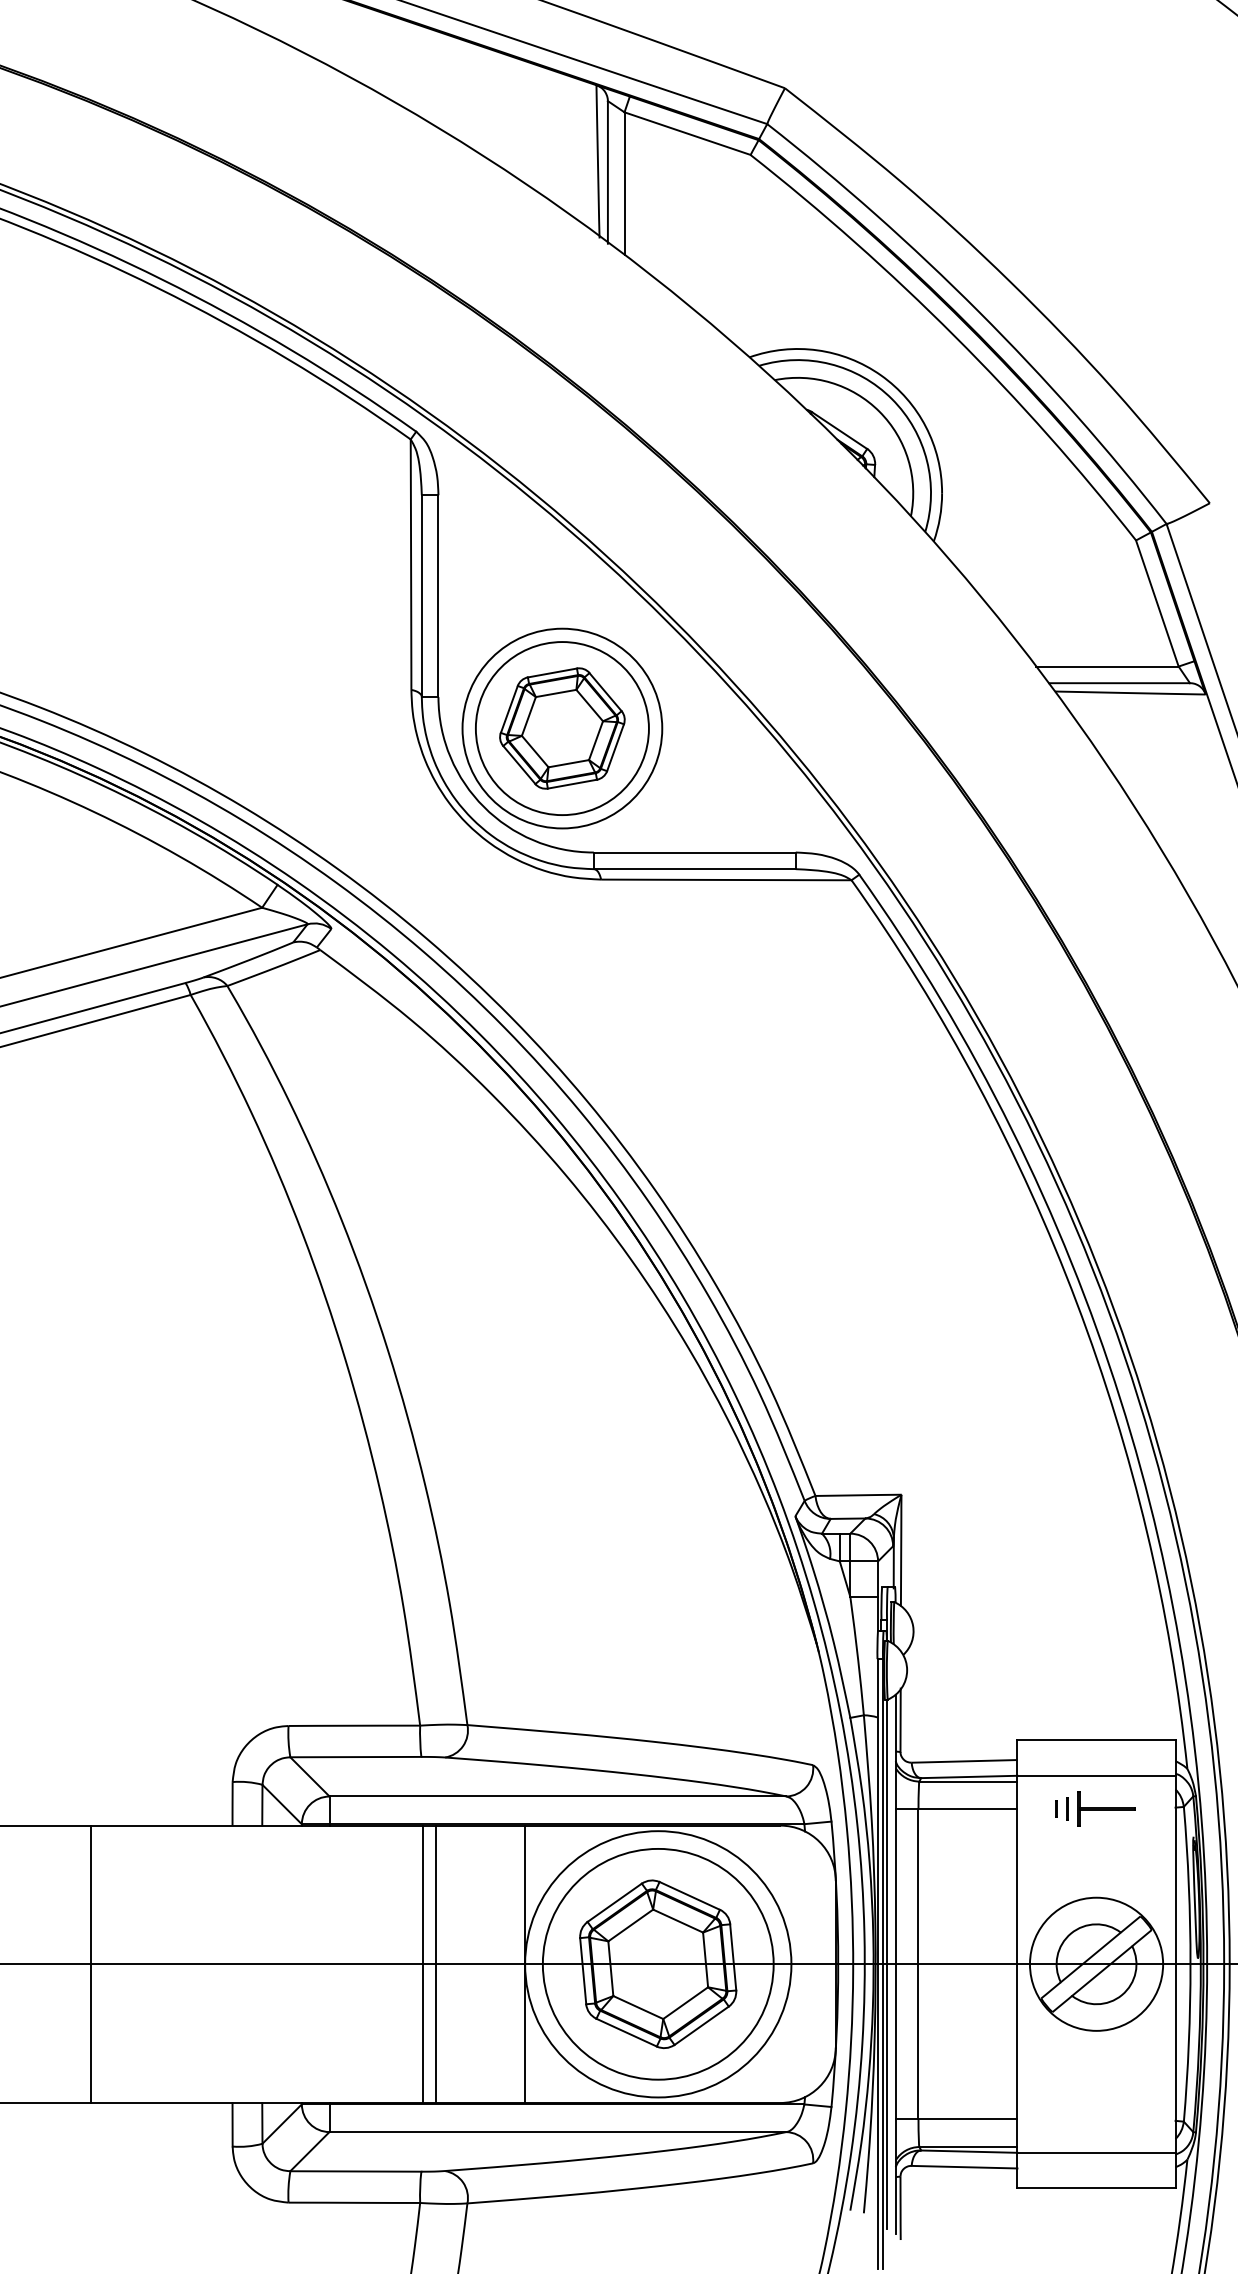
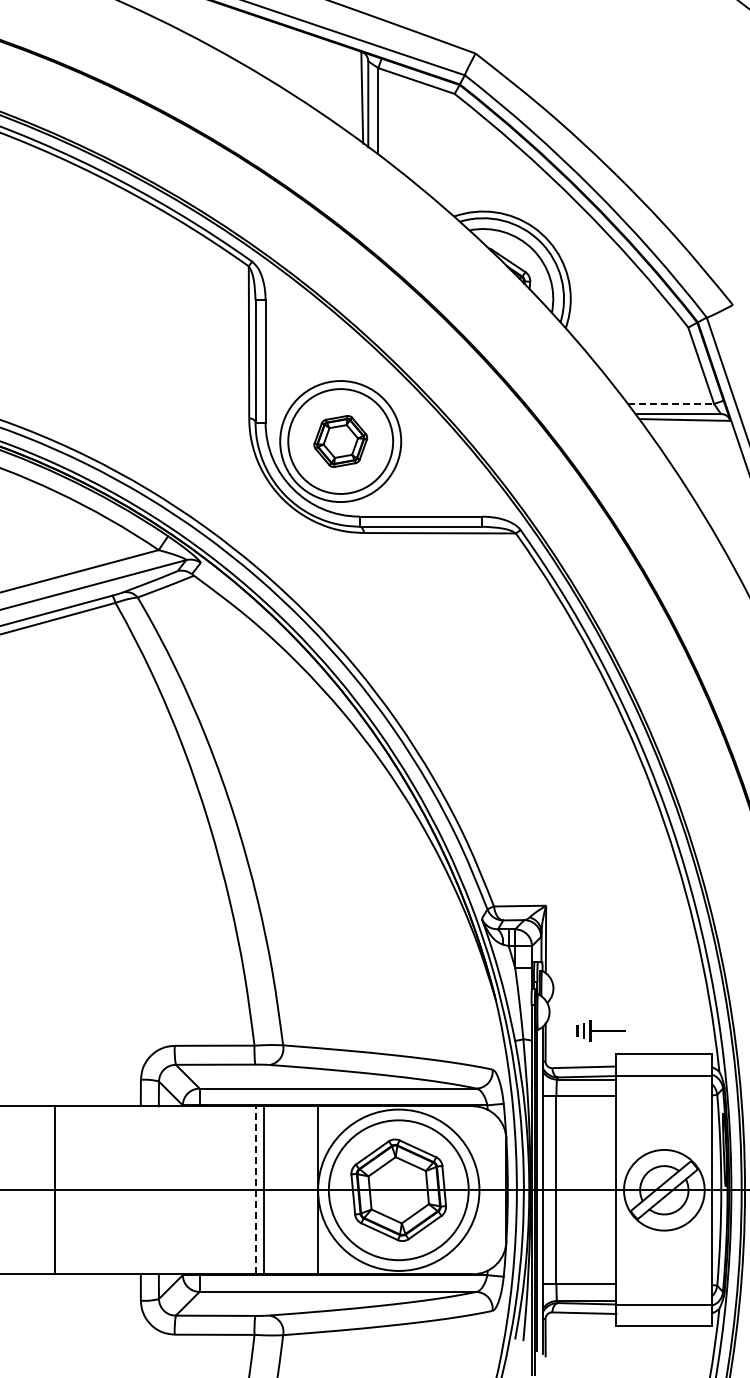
line: (1108, 665) -> (671, 403), solid -> dashed
part: (562, 728) -> (340, 441), size x0.7
part: (1095, 1807) -> (600, 1030), moved
line: (423, 1963) -> (256, 1189), solid -> dashed

